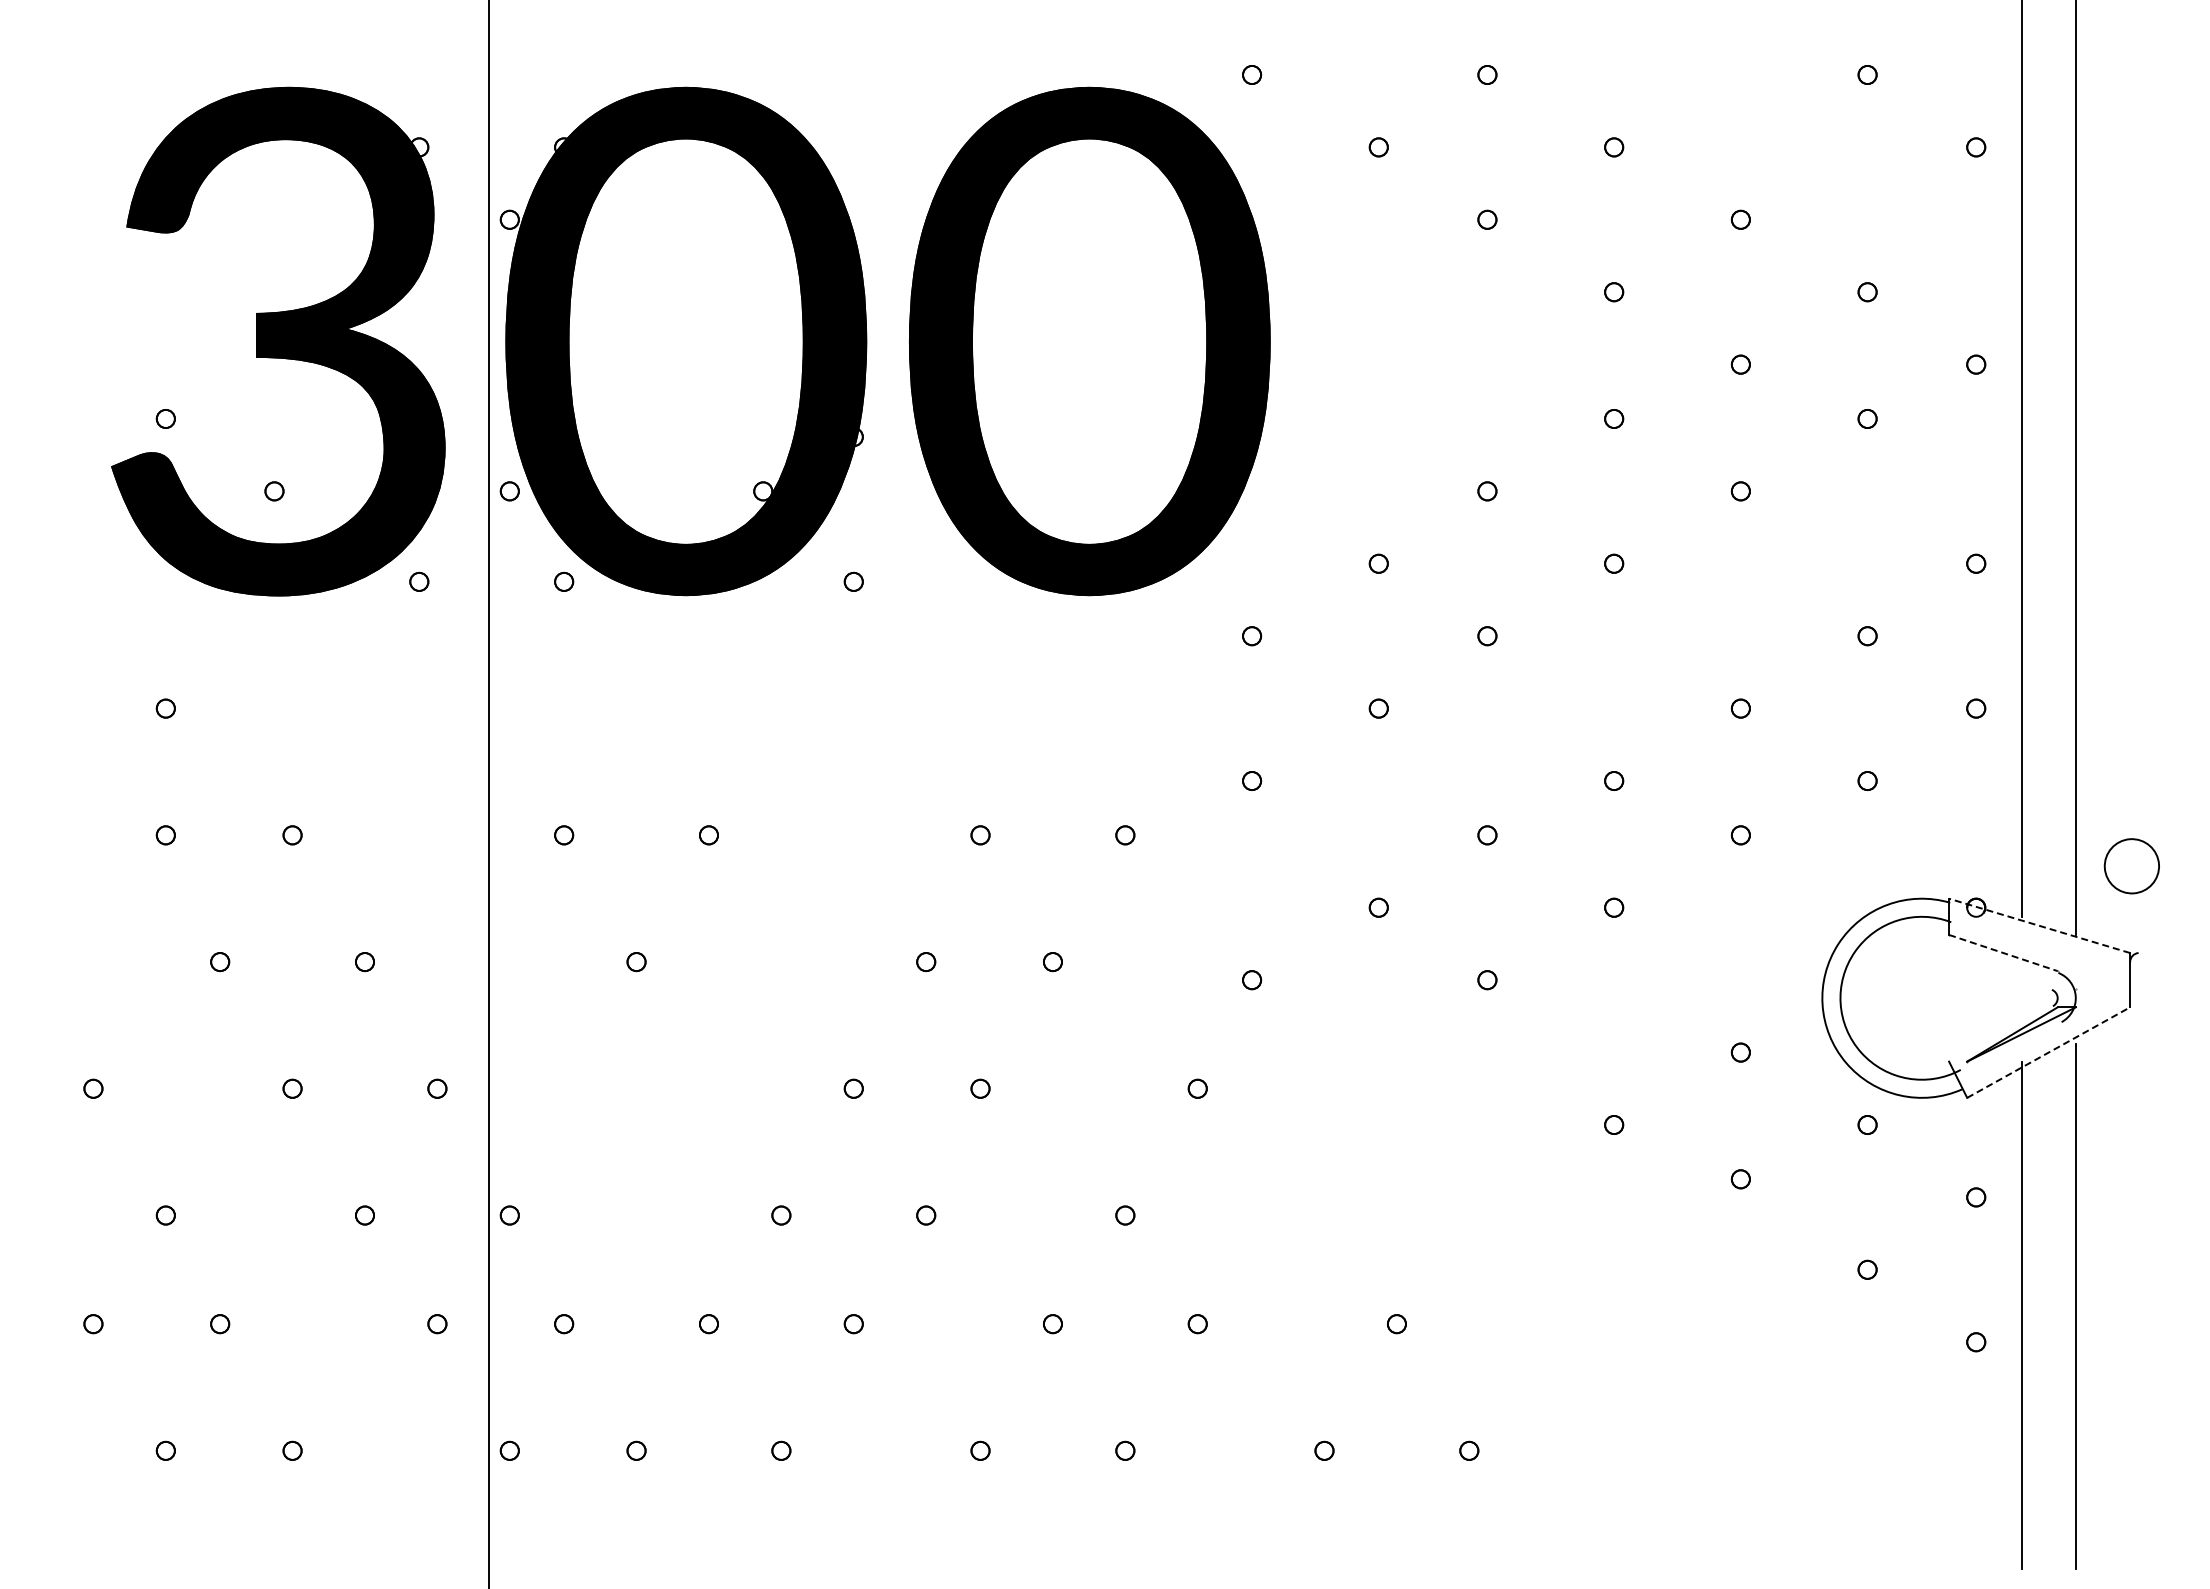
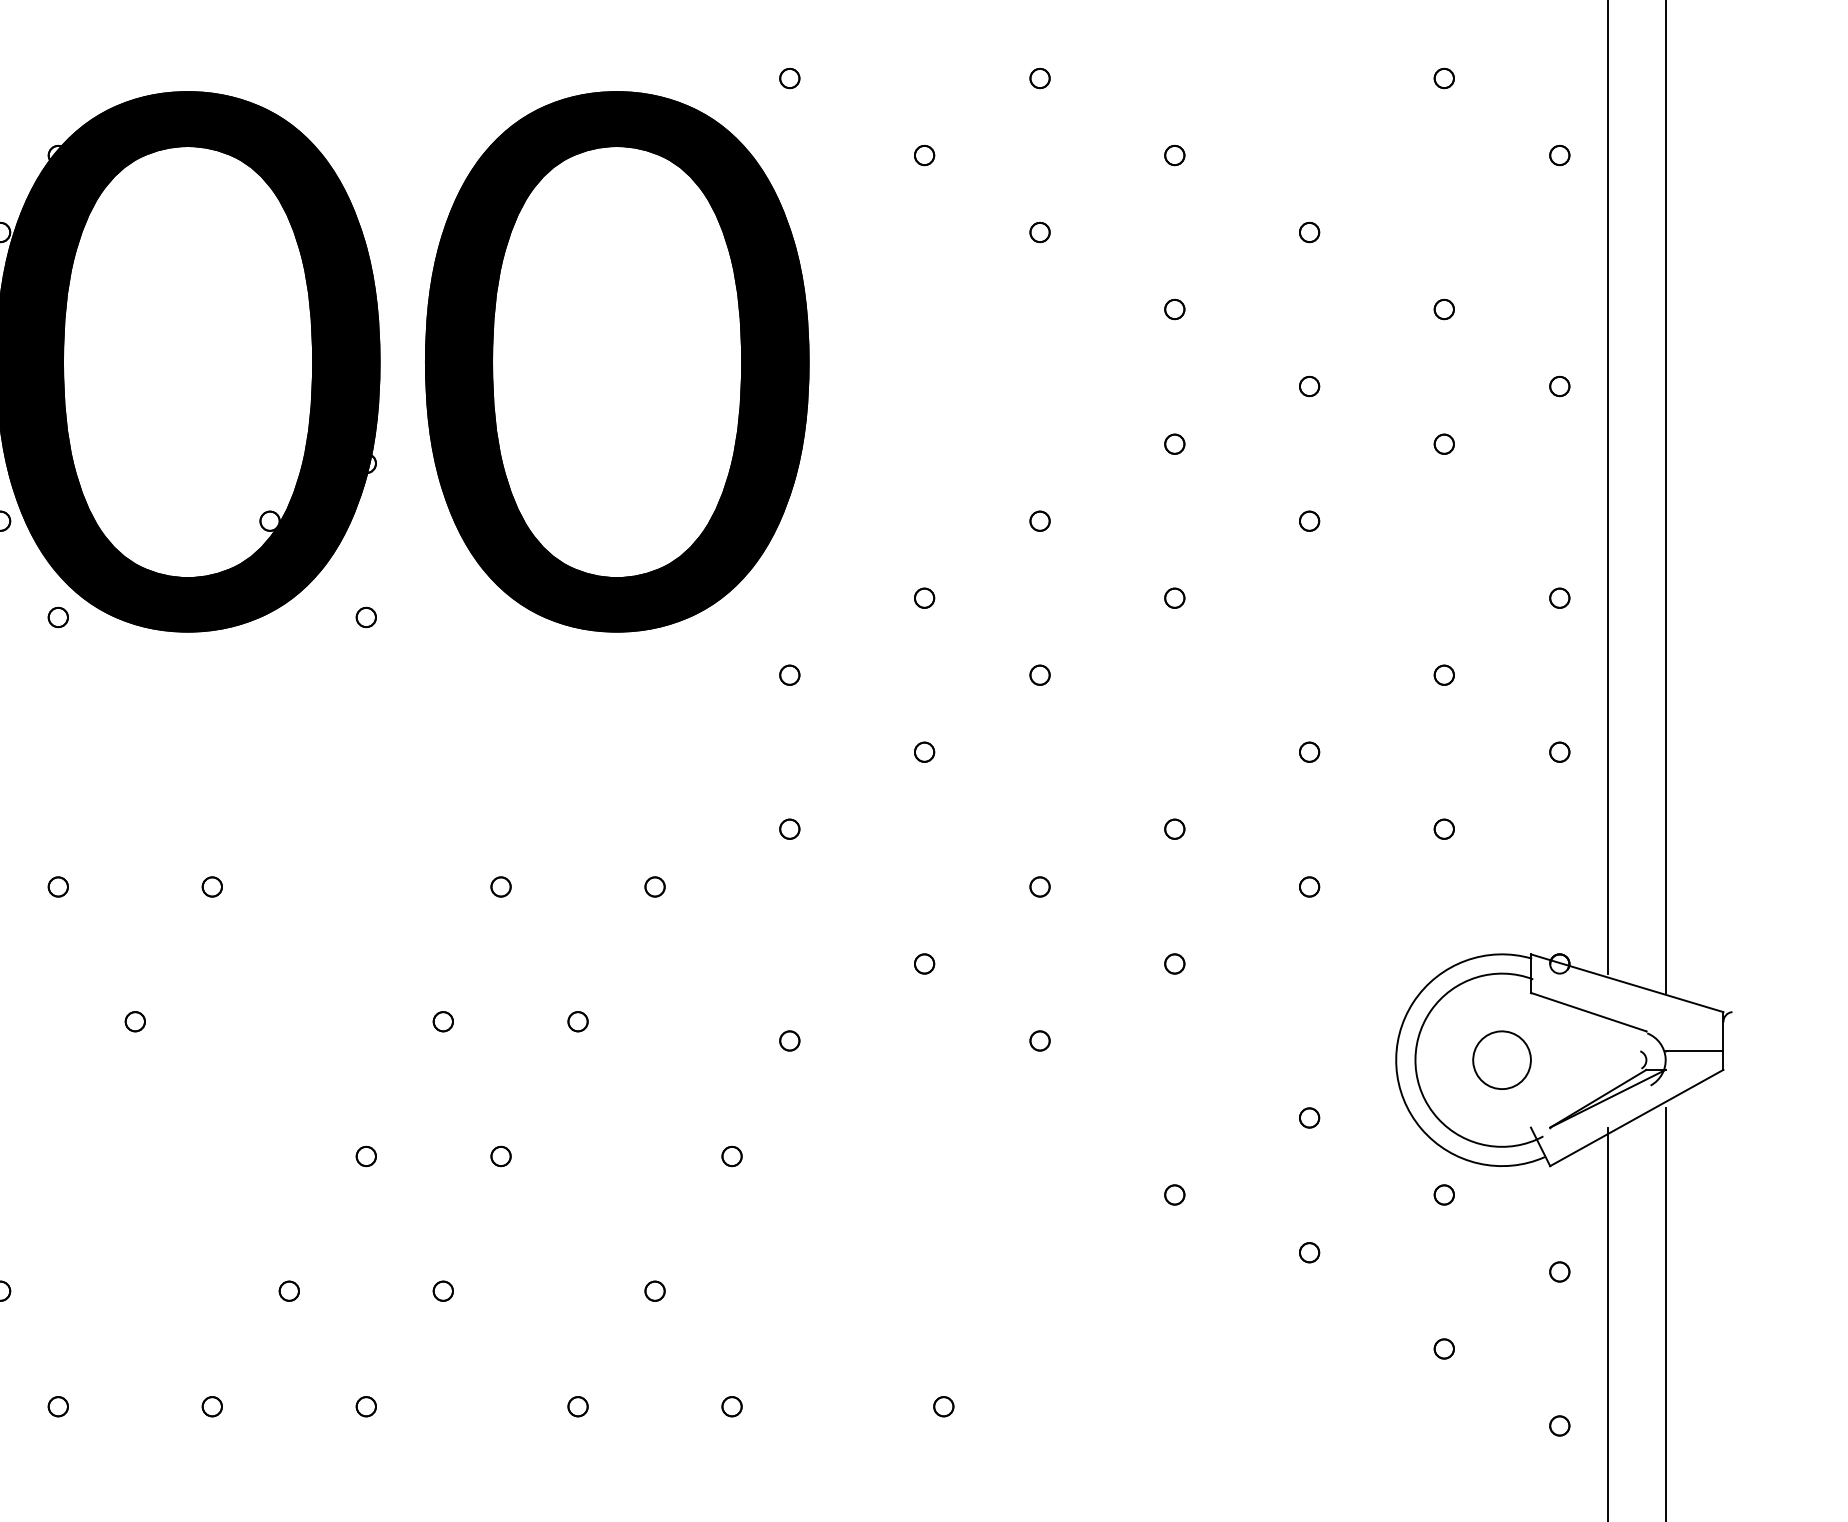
part: (2131, 866) -> (1501, 1060), moved
line: (2039, 925) -> (1627, 982), dashed -> solid
line: (2003, 953) -> (1588, 1012), dashed -> solid
line: (2102, 989) -> (1694, 1050), added
line: (2049, 1052) -> (1637, 1117), dashed -> solid

